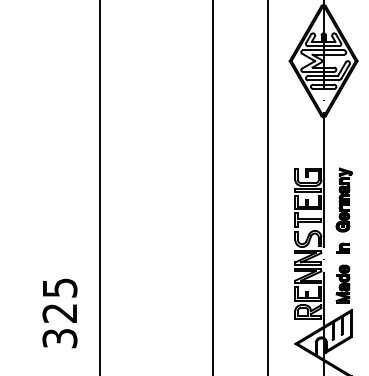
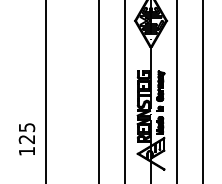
text: (58, 338) -> (26, 151), 325 -> 125

